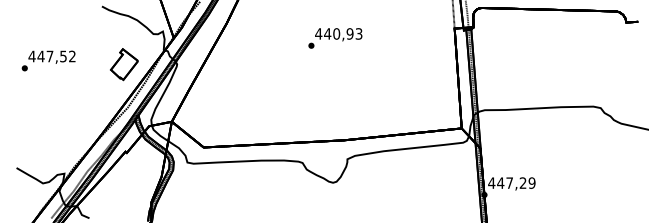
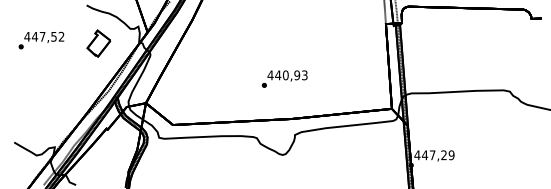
text: (335, 38) -> (284, 79), moved
text: (48, 60) -> (41, 40), moved
part: (124, 64) -> (99, 43), moved

